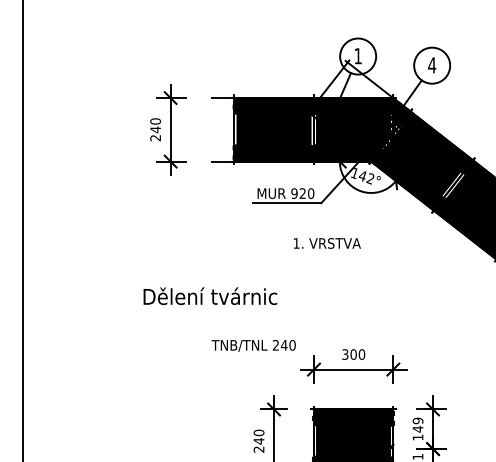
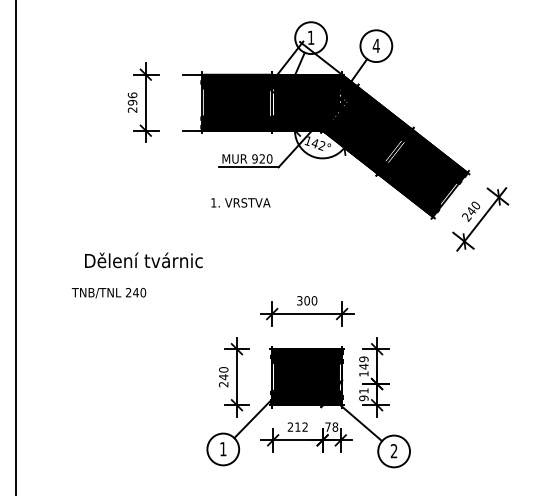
text: (155, 125) -> (132, 98), 240 -> 296
text: (326, 243) -> (240, 202), moved
text: (209, 296) -> (143, 260), moved
text: (253, 346) -> (108, 293), moved

